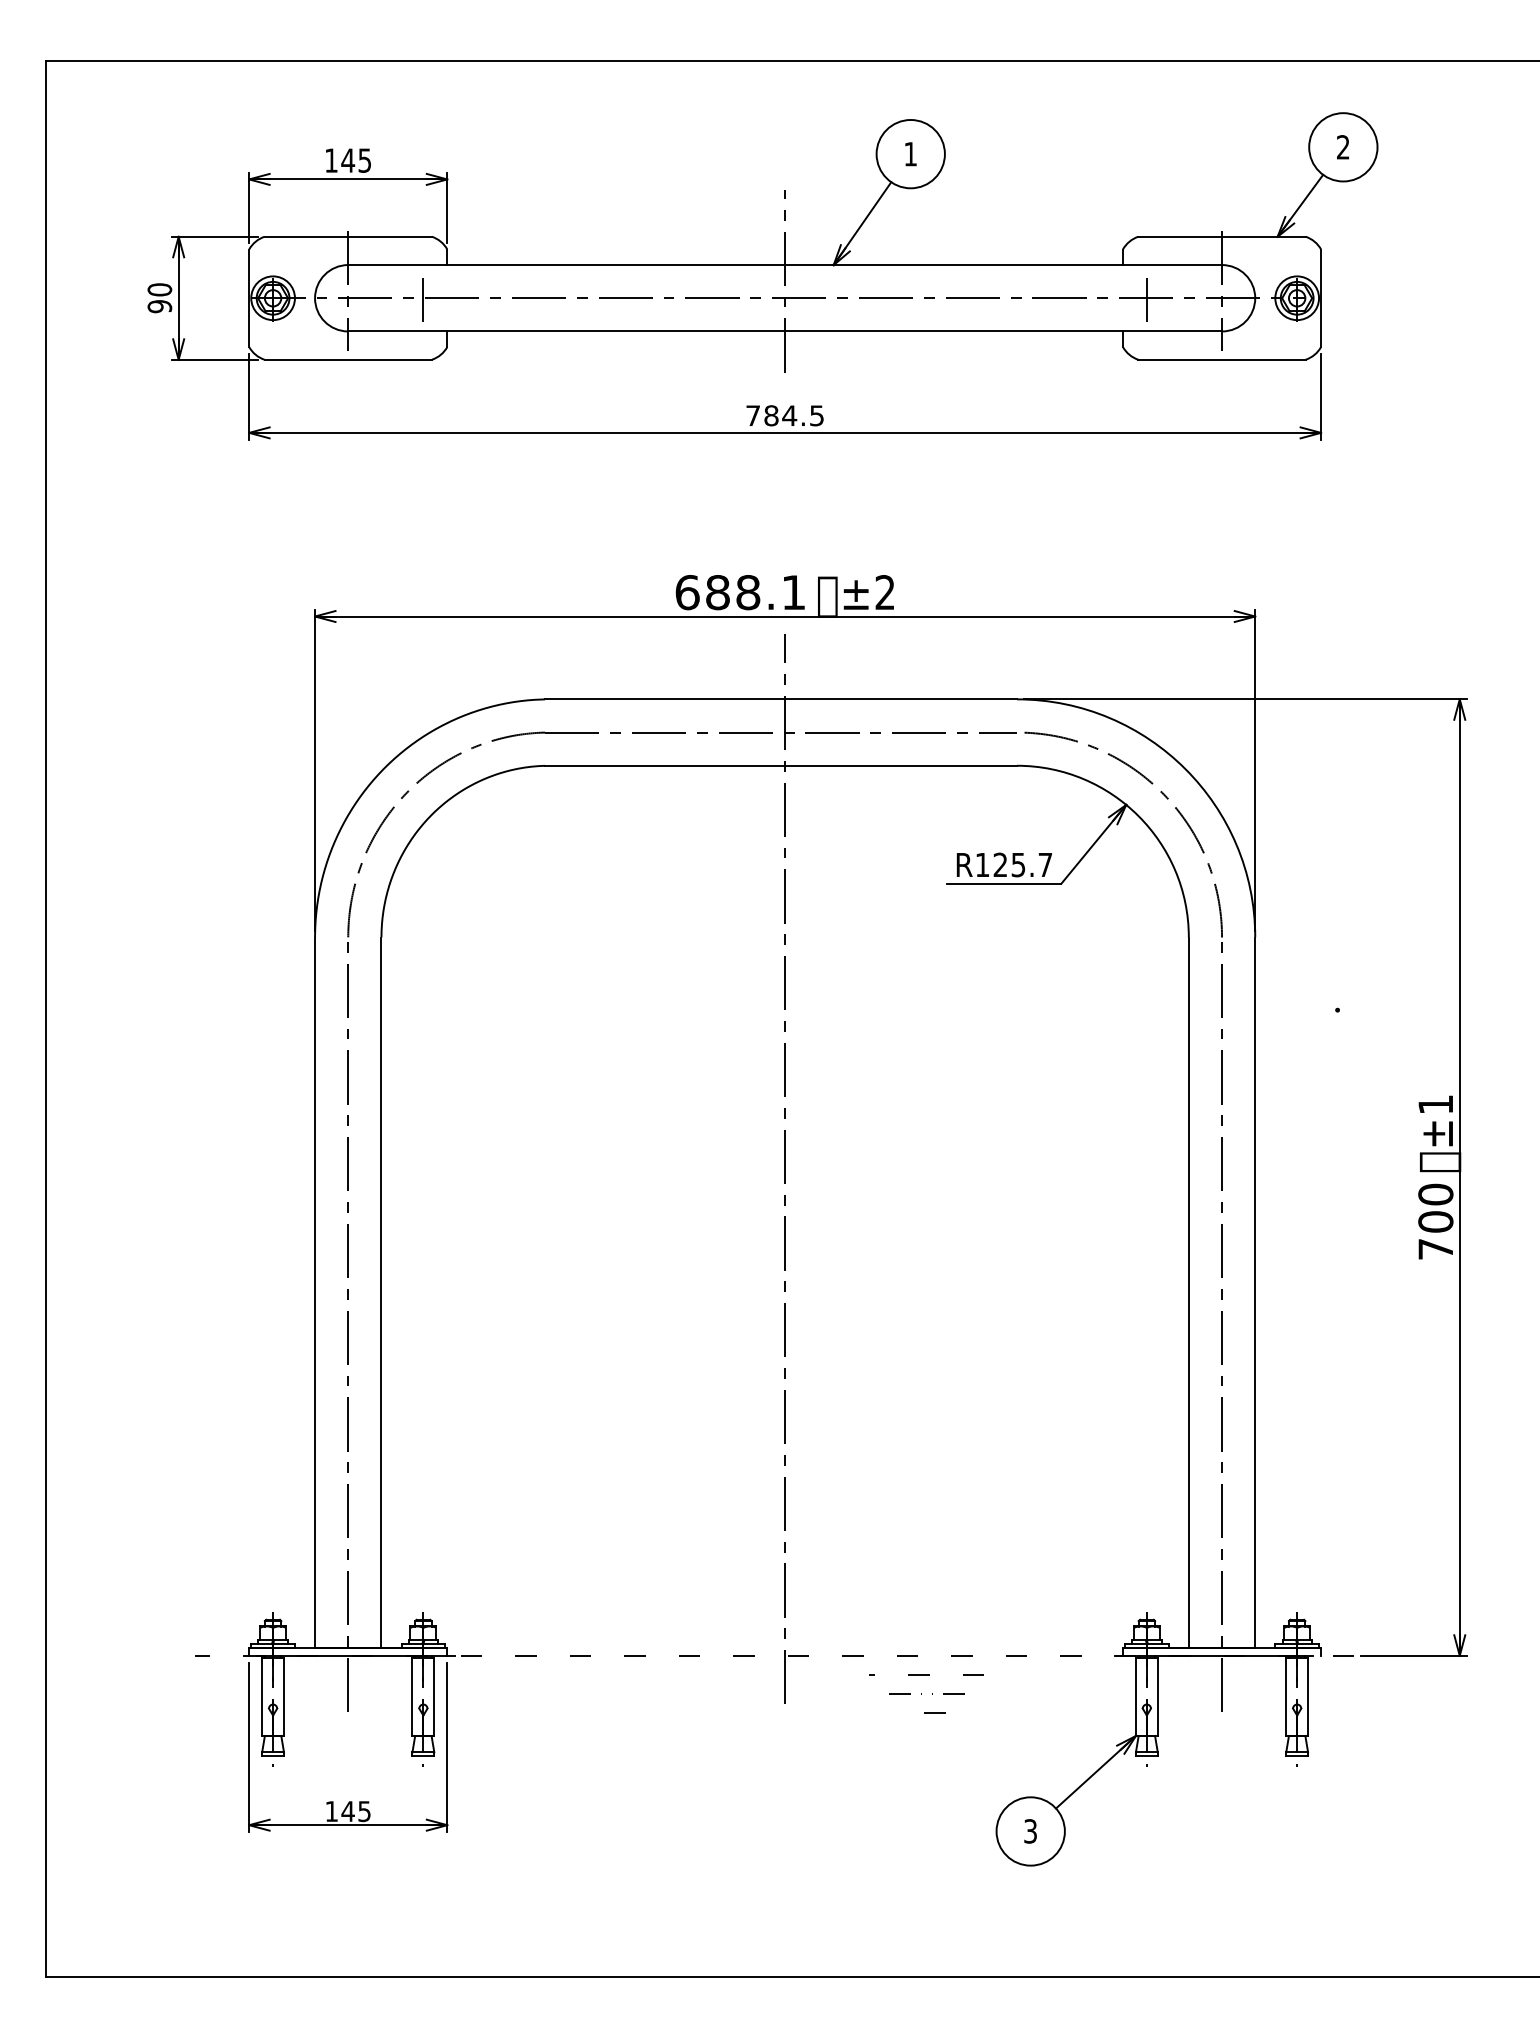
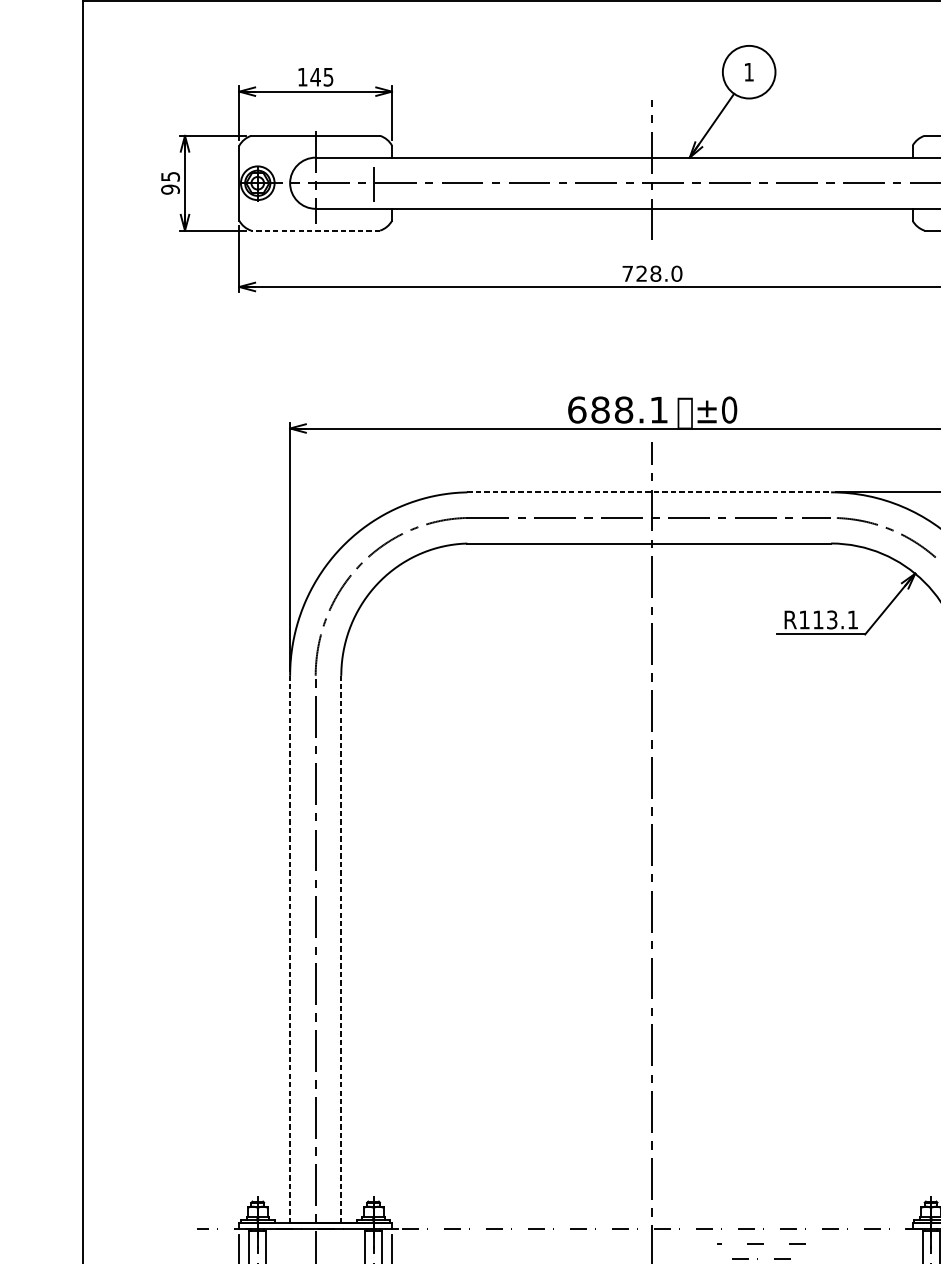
text: (159, 289) -> (170, 176), 90 -> 95
line: (1146, 299) -> (930, 184), removed
line: (348, 359) -> (315, 230), solid -> dashed
text: (794, 415) -> (659, 273), 784.5 -> 728.0
text: (885, 592) -> (729, 409), ±2 -> ±0
line: (781, 699) -> (649, 492), solid -> dashed
text: (1022, 864) -> (835, 619), R125.7 -> R113.1
line: (315, 1292) -> (290, 949), solid -> dashed
line: (381, 1292) -> (341, 949), solid -> dashed

